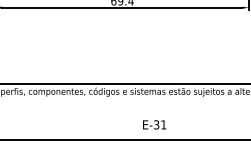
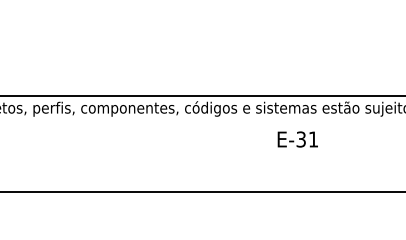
text: (154, 124) -> (297, 138), moved

